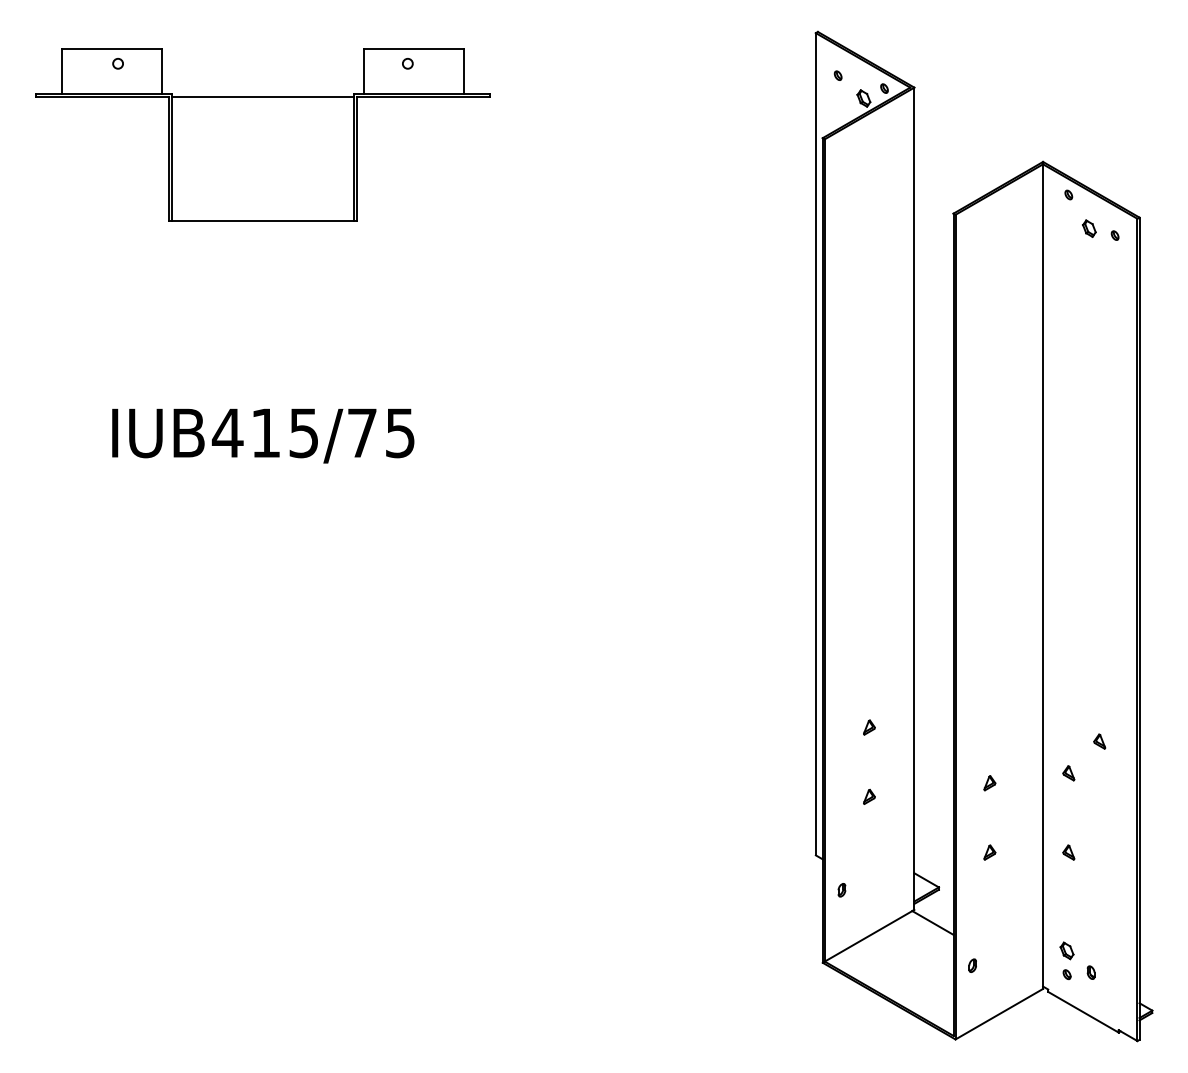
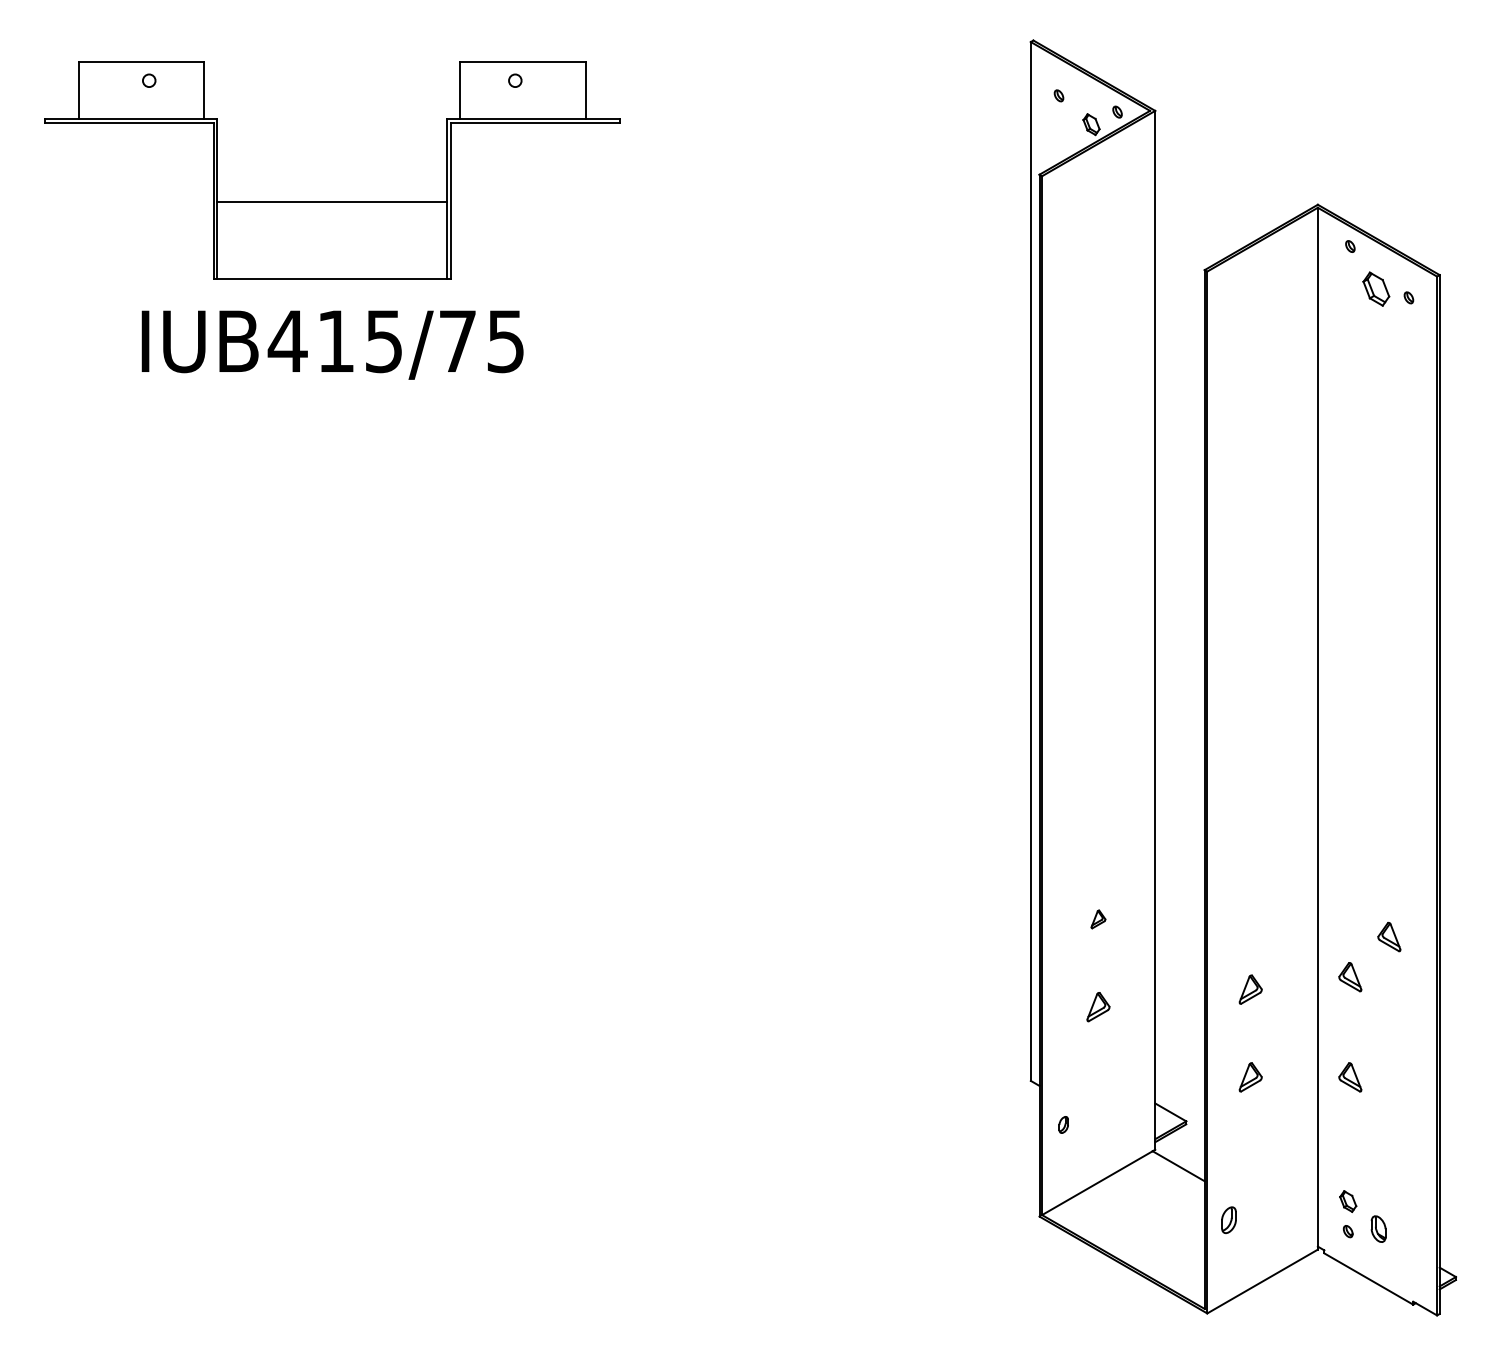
line: (263, 96) -> (332, 201), moved
part: (1089, 228) -> (1376, 288), size x1.6
text: (263, 435) -> (332, 344), moved
part: (1099, 741) -> (1389, 937), size x1.6
part: (1068, 773) -> (1350, 977), size x1.6
part: (989, 783) -> (1250, 989), size x1.6
part: (869, 796) -> (1098, 1006), size x1.6
part: (989, 852) -> (1250, 1077), size x1.6
part: (1068, 852) -> (1350, 1077), size x1.6
part: (972, 965) -> (1228, 1220), size x1.6
part: (1091, 972) -> (1378, 1228), size x1.6

